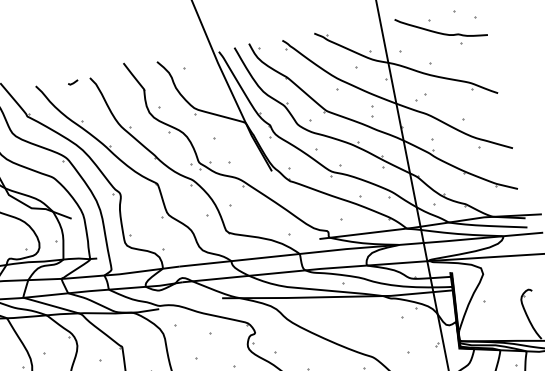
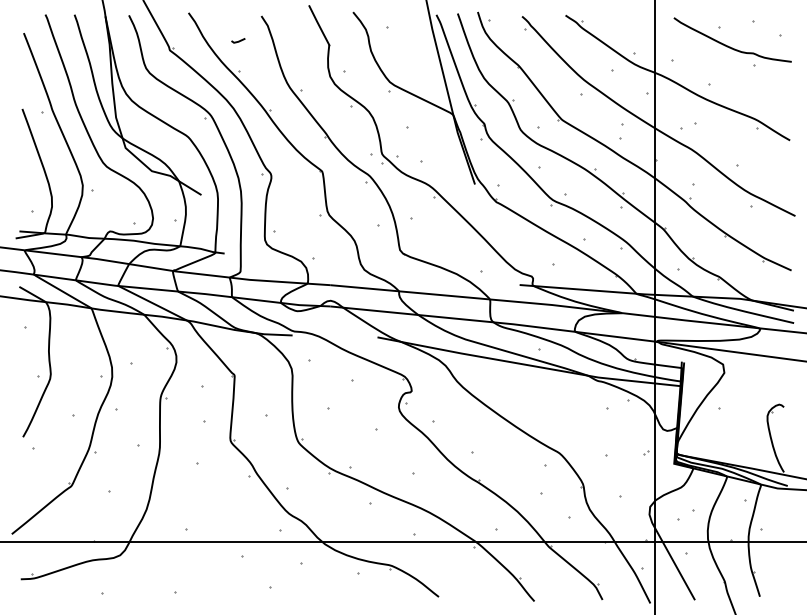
line: (73, 82) -> (238, 40), moved

